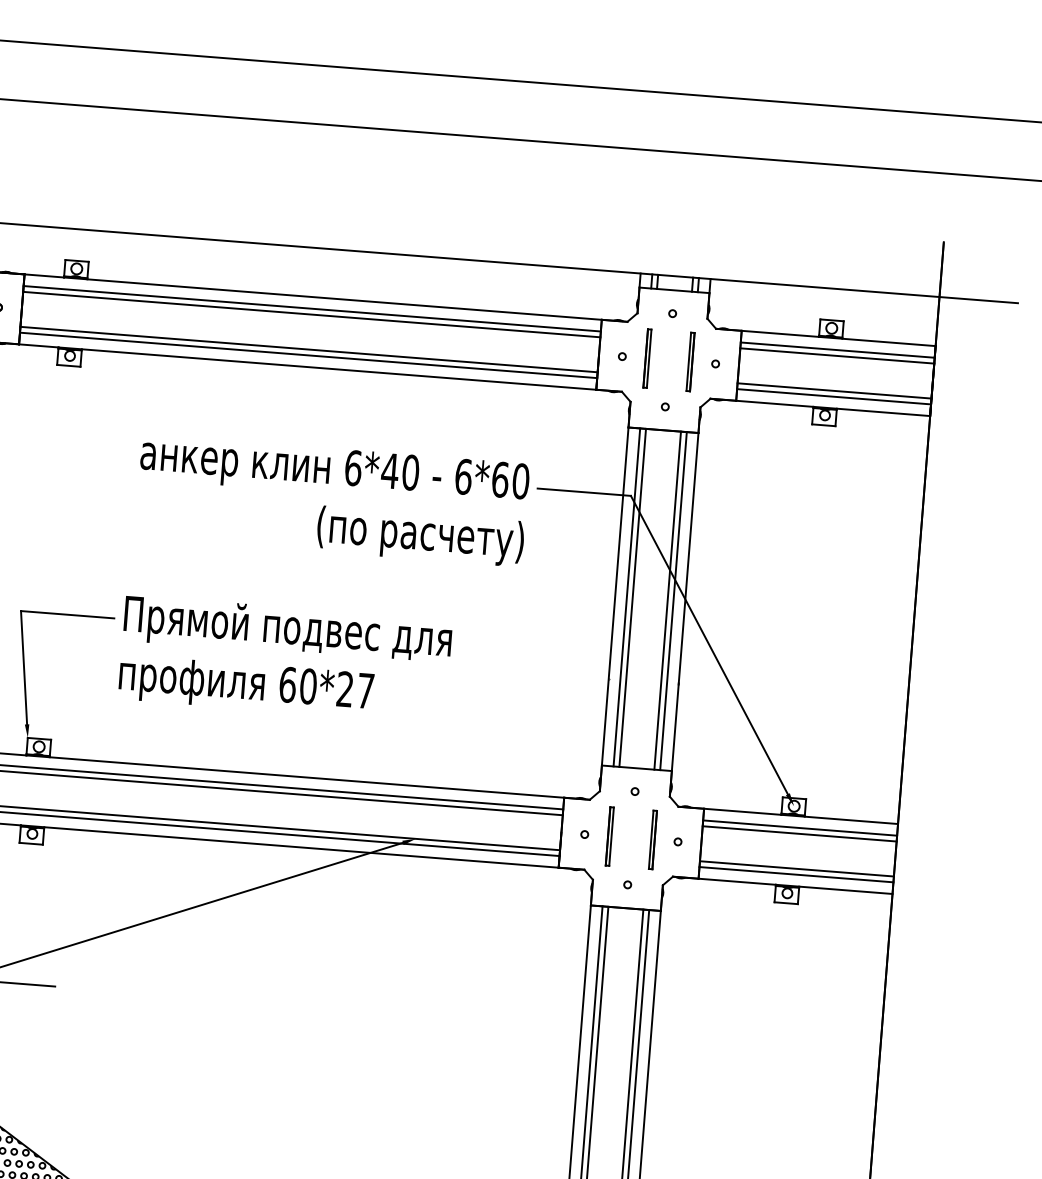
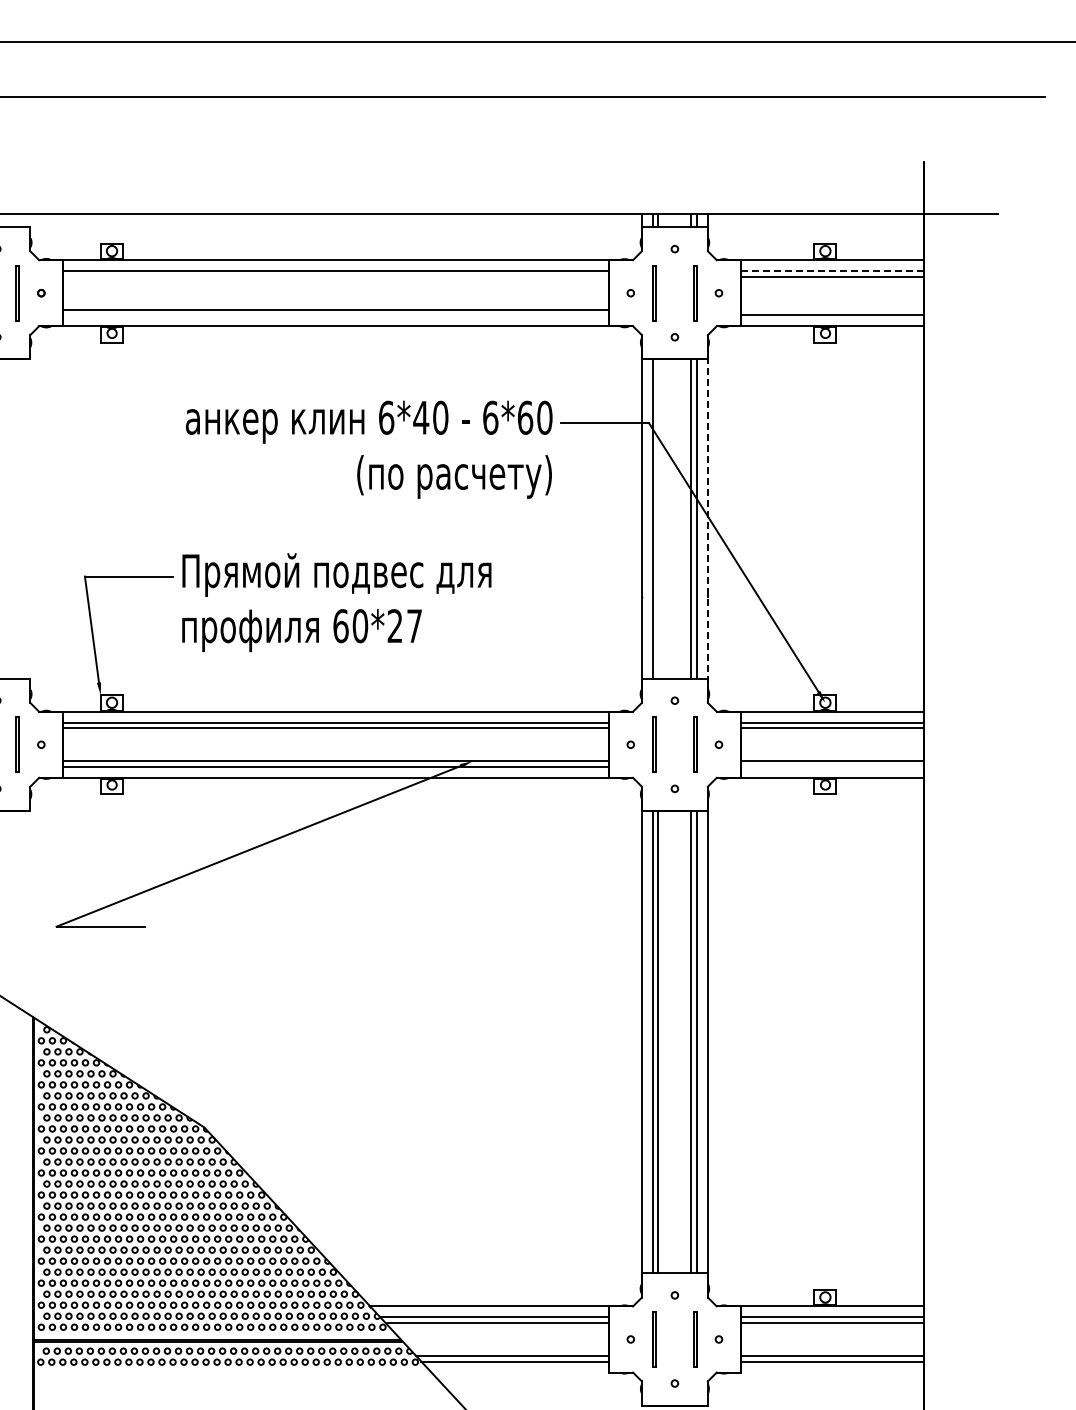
line: (311, 314) -> (335, 276), removed
line: (837, 350) -> (832, 271), solid -> dashed
line: (307, 355) -> (335, 315), removed
line: (834, 390) -> (832, 309), removed
line: (632, 597) -> (658, 518), removed
line: (684, 602) -> (707, 519), solid -> dashed
line: (796, 874) -> (832, 766), removed

